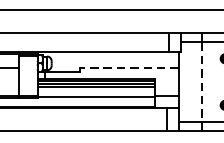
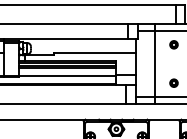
line: (128, 68) -> (94, 52), dashed -> solid
line: (201, 82) -> (154, 64), dashed -> solid

